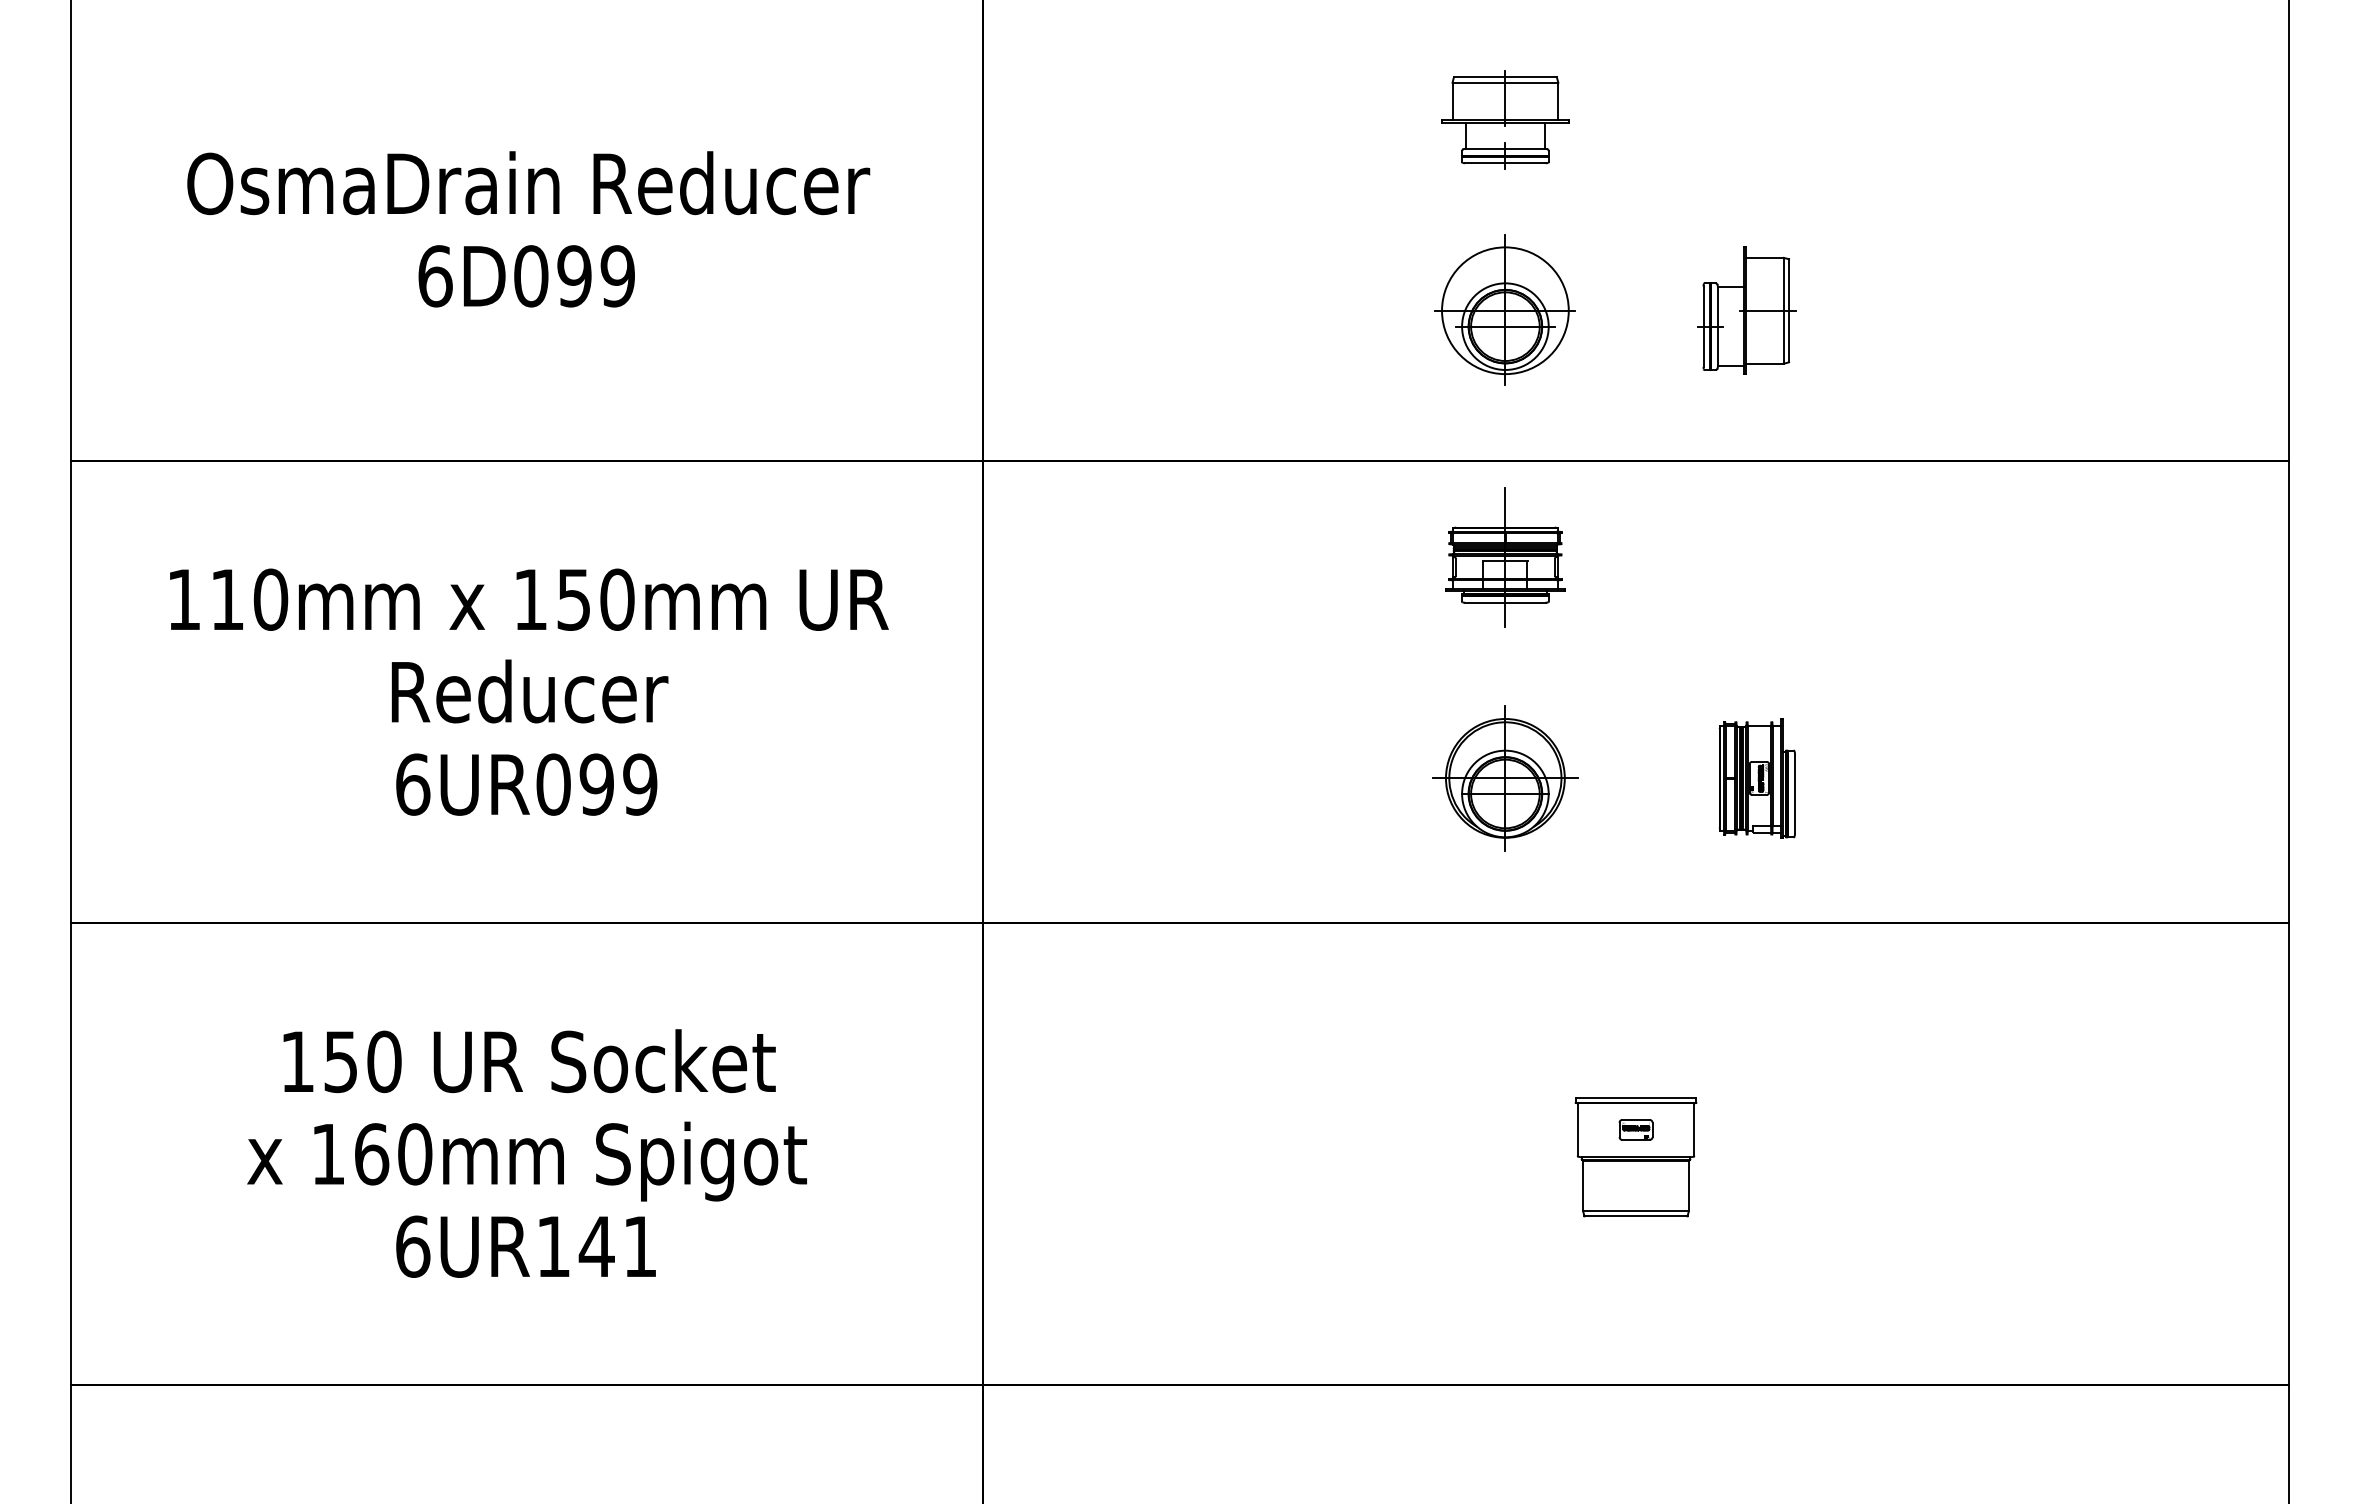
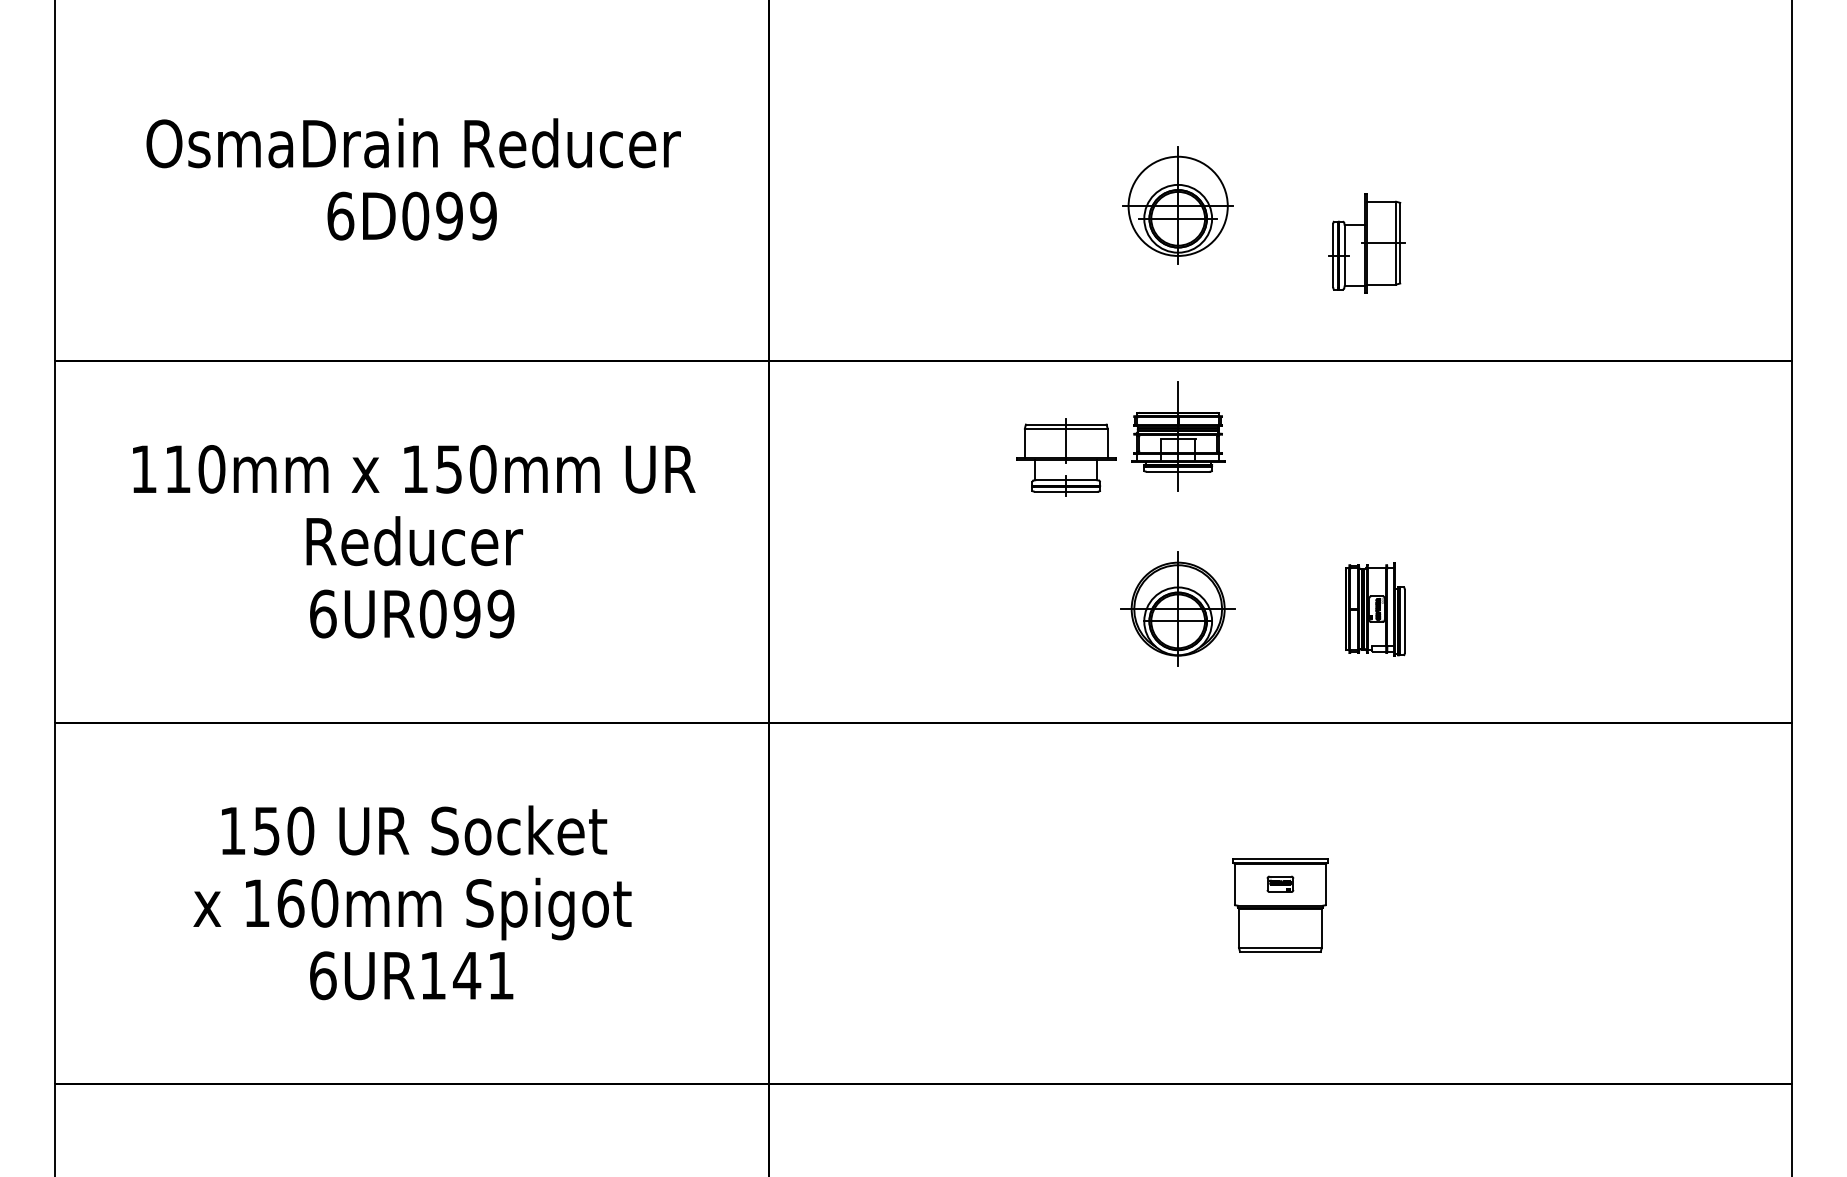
part: (1505, 119) -> (1066, 457), moved
part: (1504, 309) -> (1177, 205), moved

